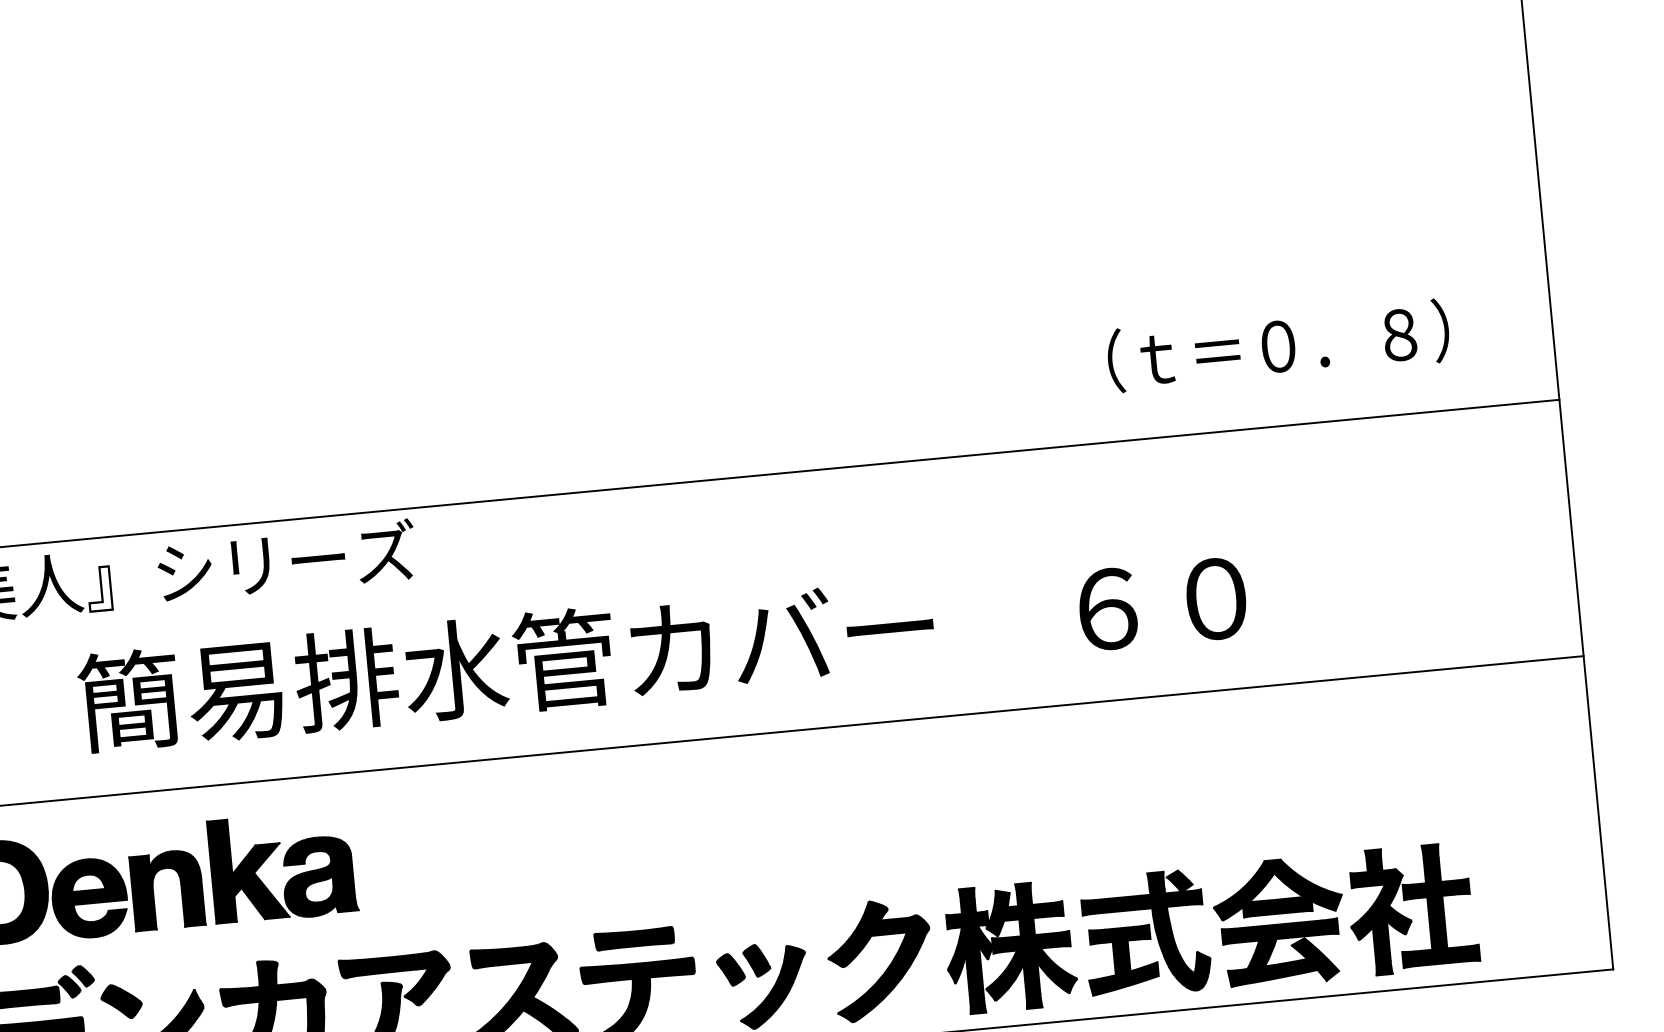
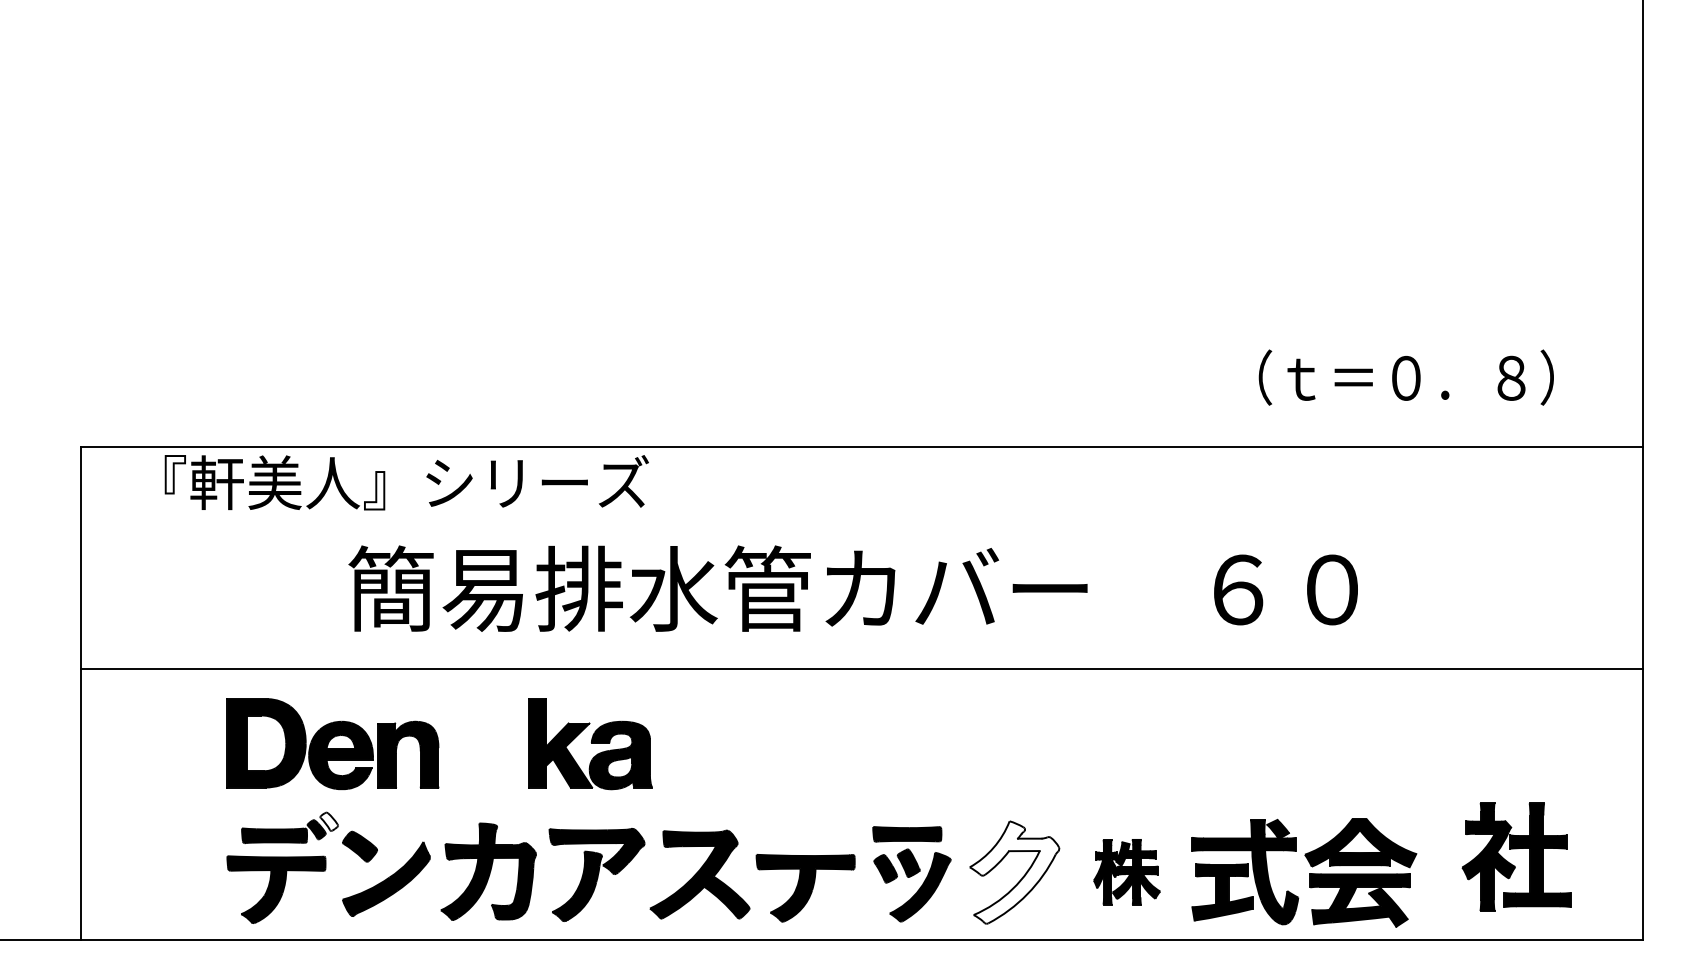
part: (283, 867) -> (590, 744), moved
part: (1411, 900) -> (1516, 849), moved
part: (634, 938) -> (907, 834), moved
part: (1009, 946) -> (1126, 871), size x0.6
fill: (880, 959) -> (1014, 872), removed
fill: (83, 975) -> (329, 821), removed

